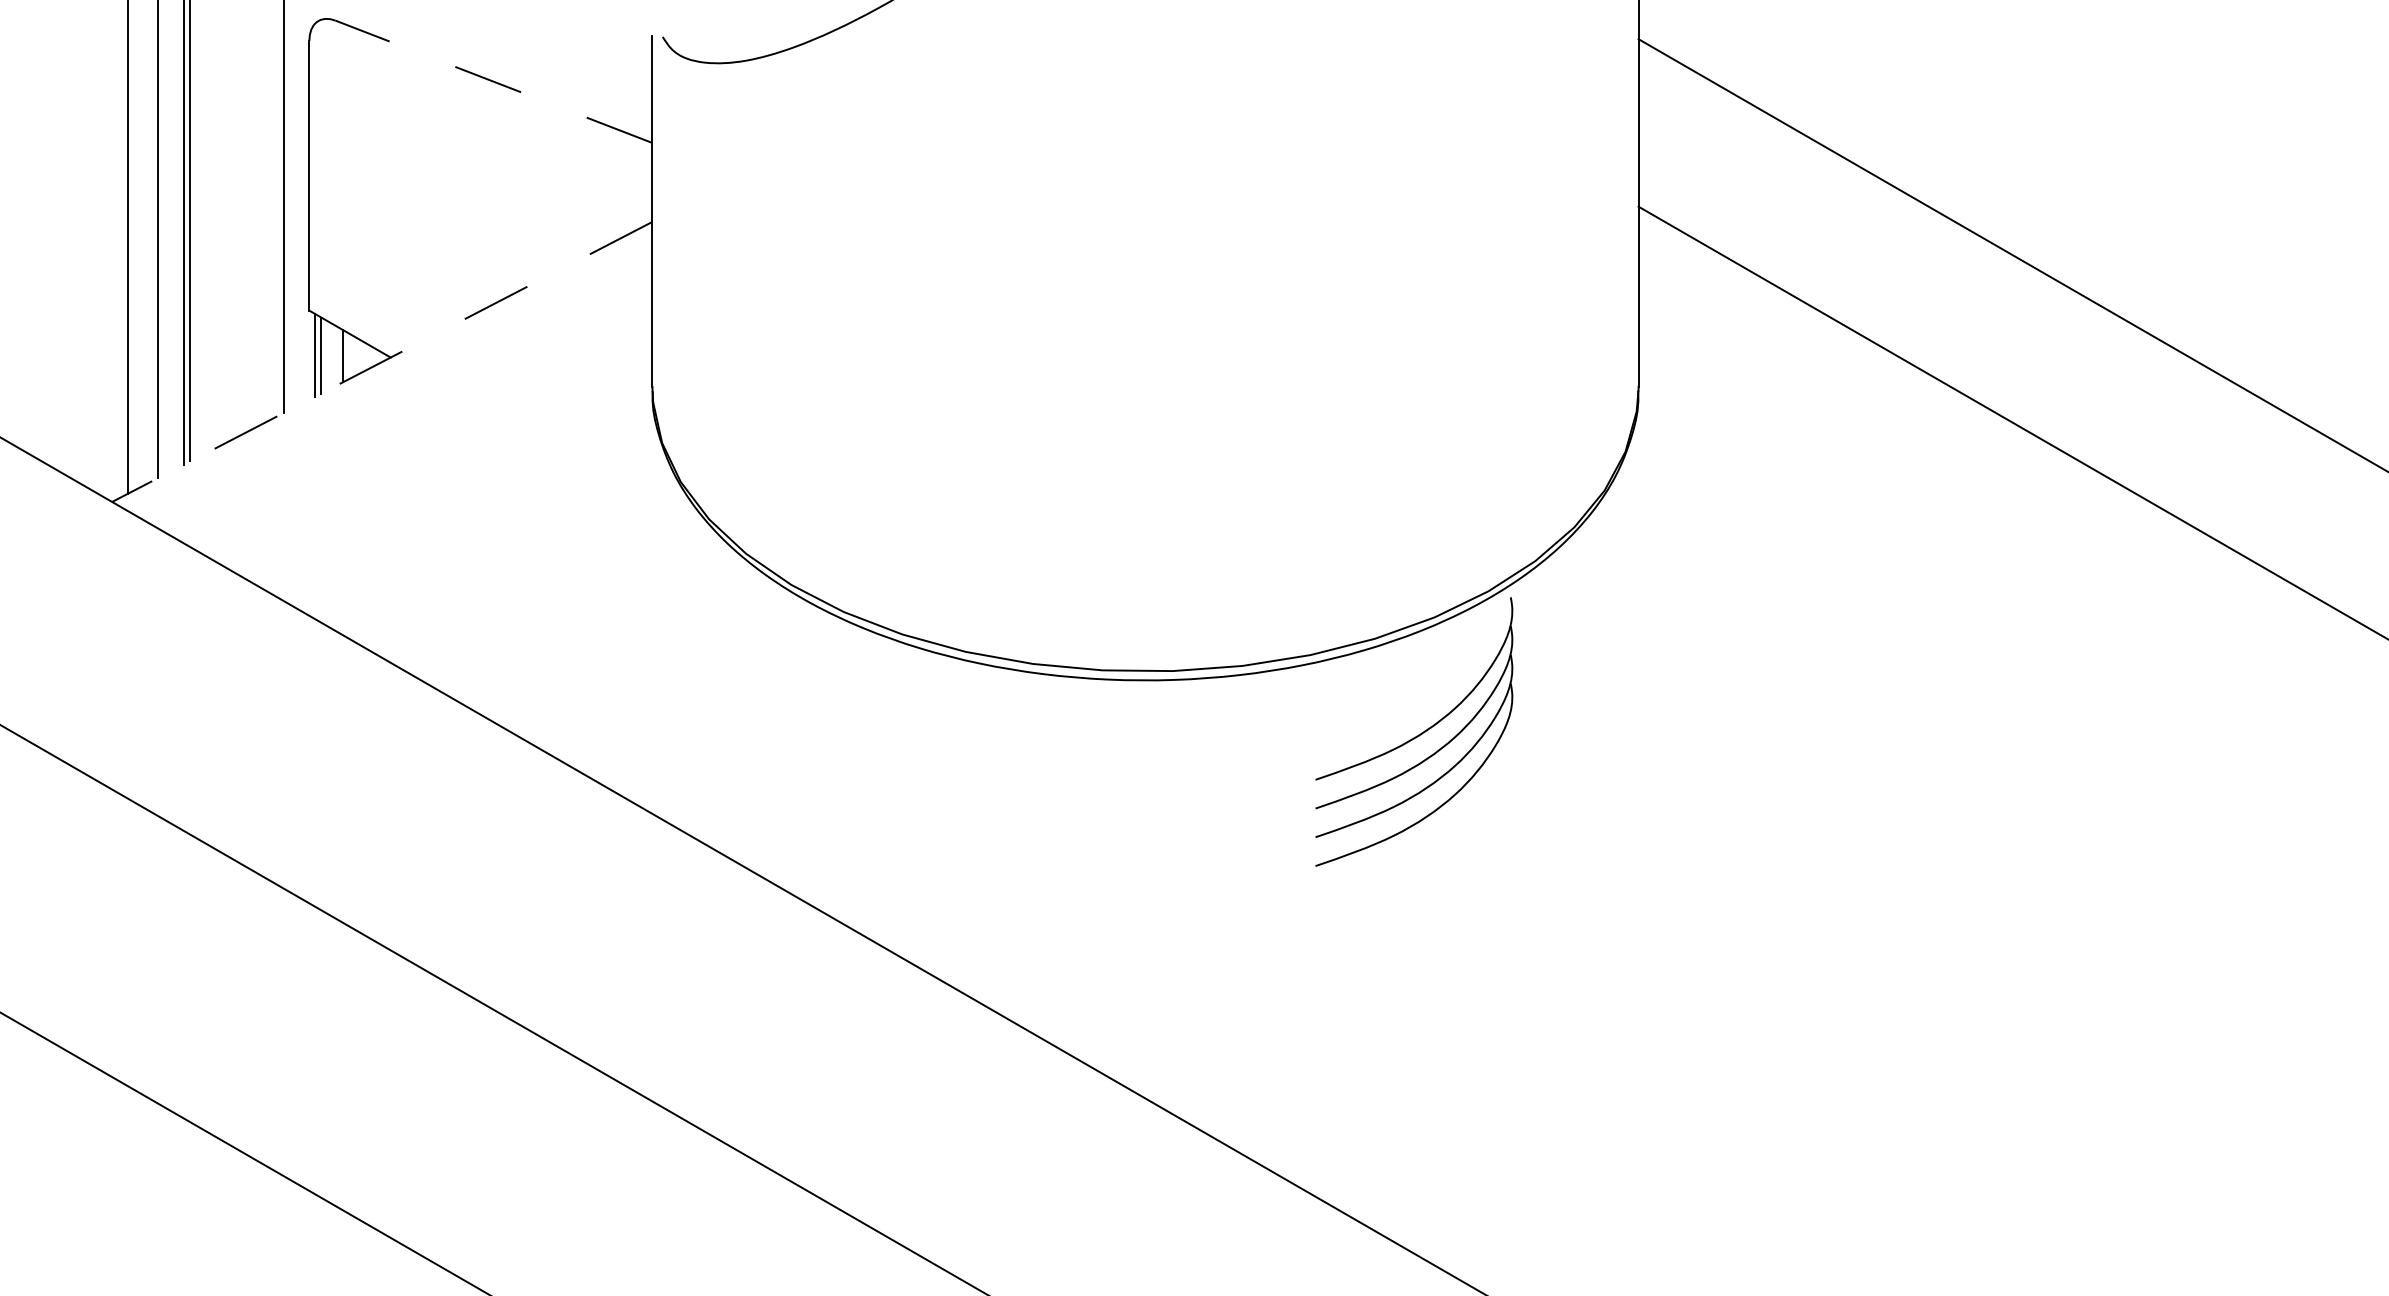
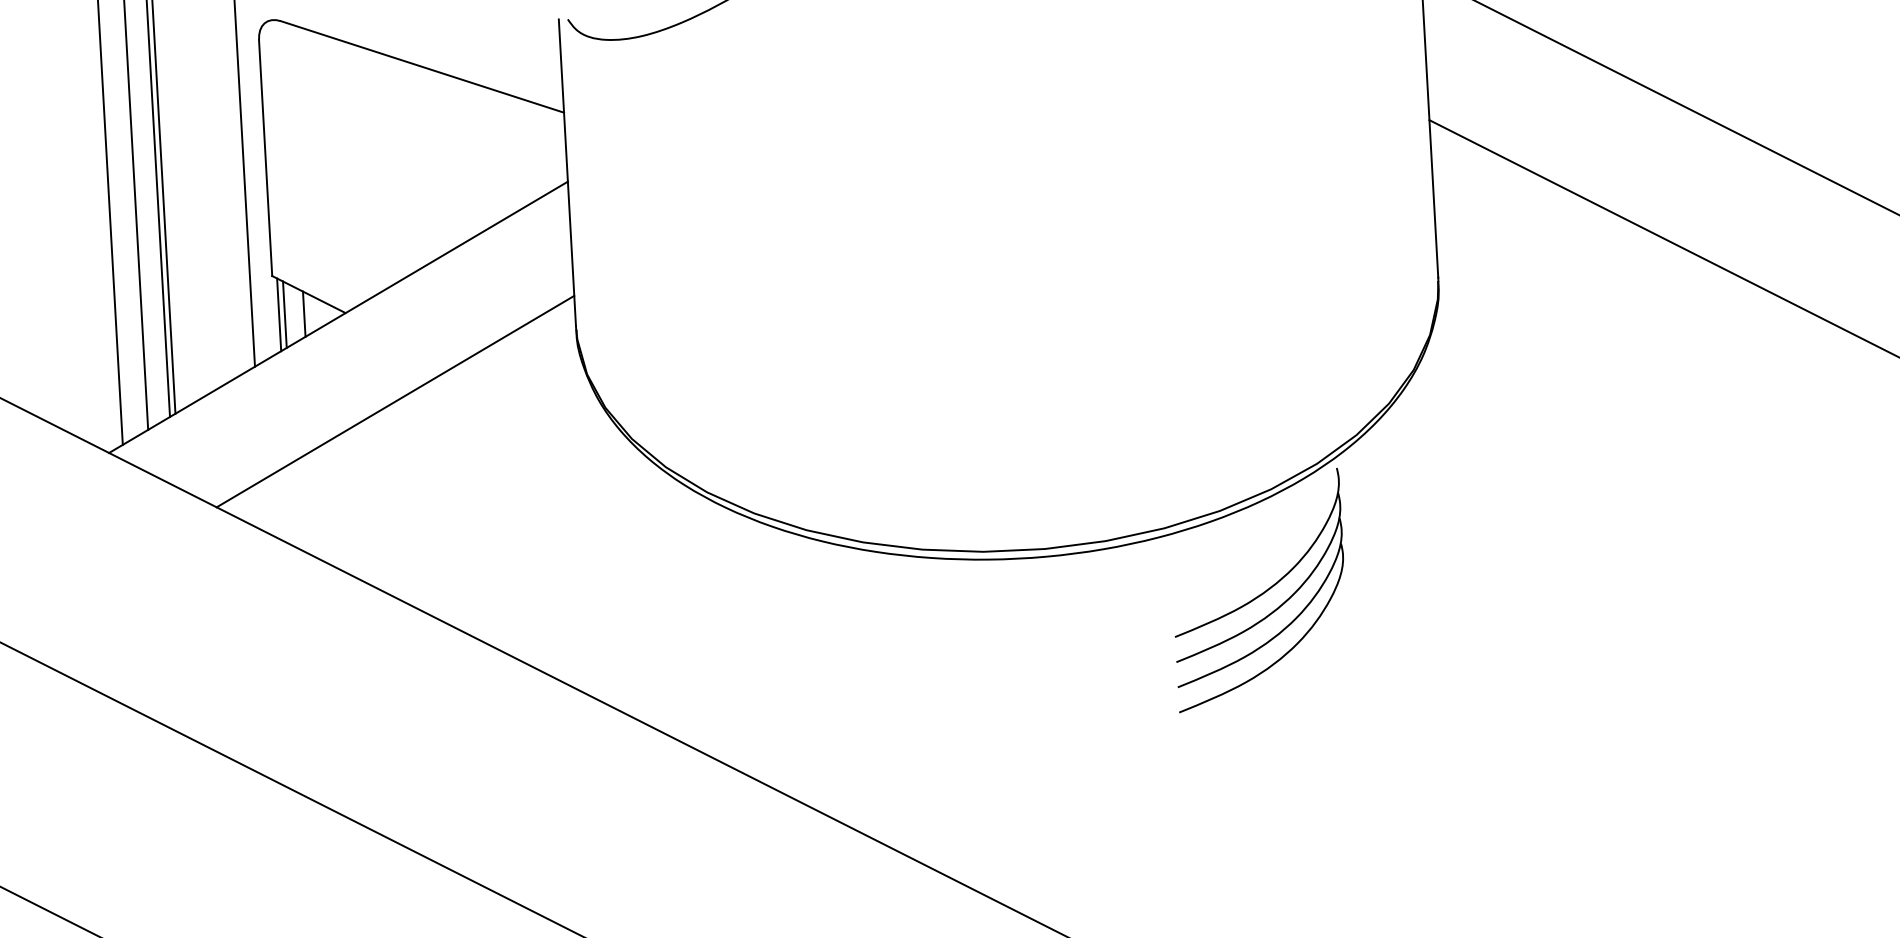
line: (493, 81) -> (422, 66), dashed -> solid
line: (381, 362) -> (337, 317), dashed -> solid
line: (441, 461) -> (395, 401), added

